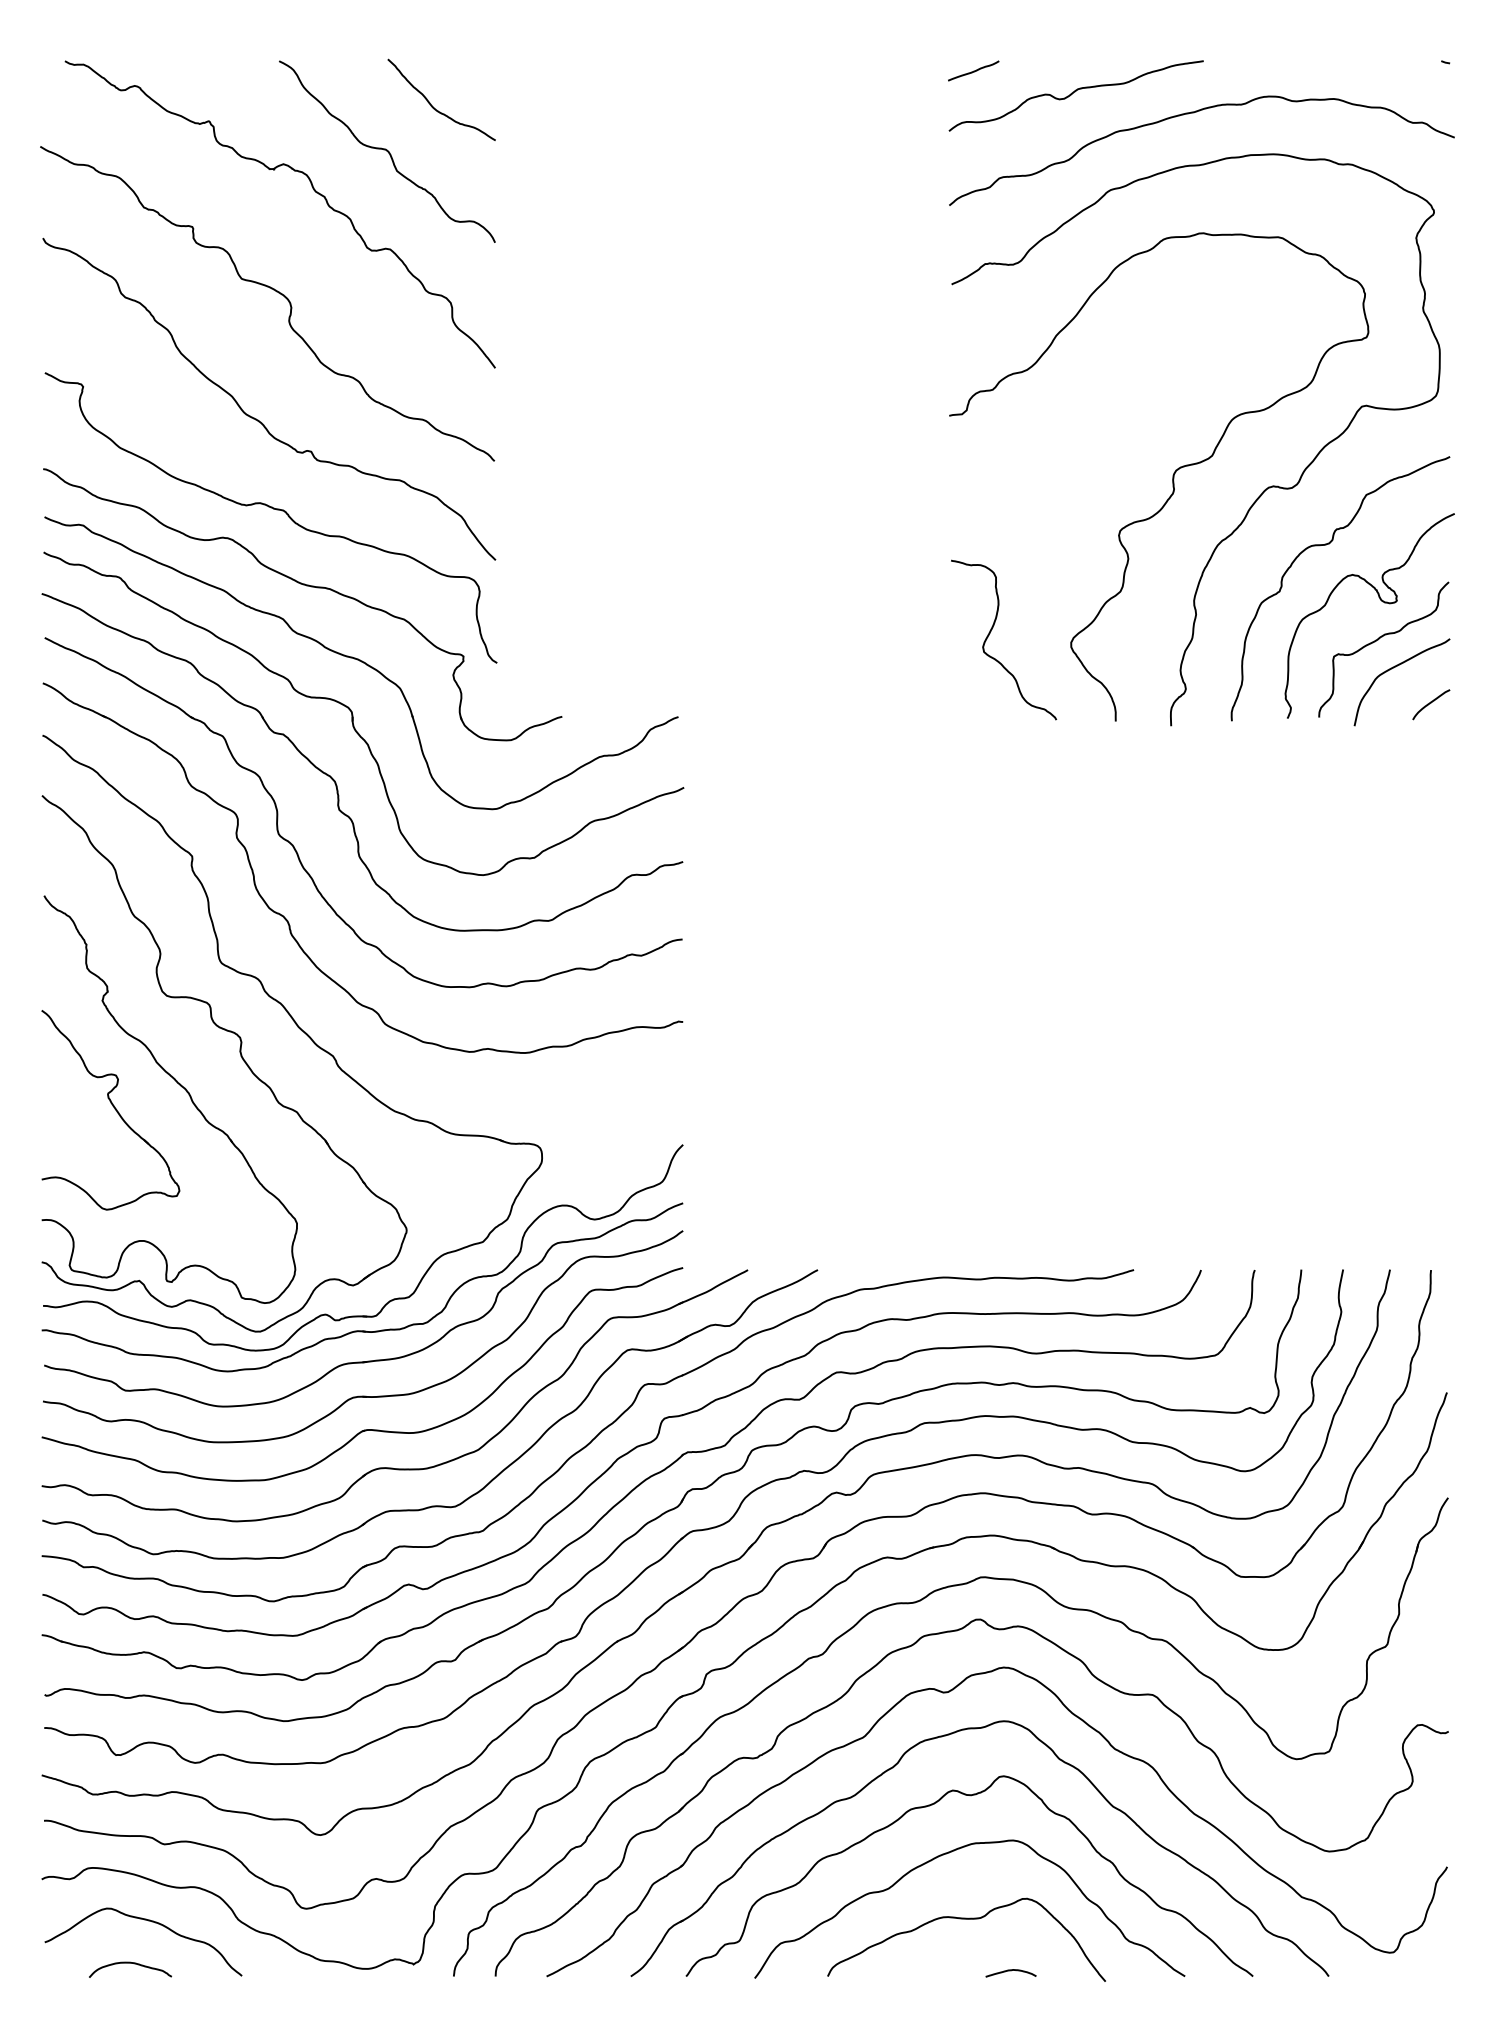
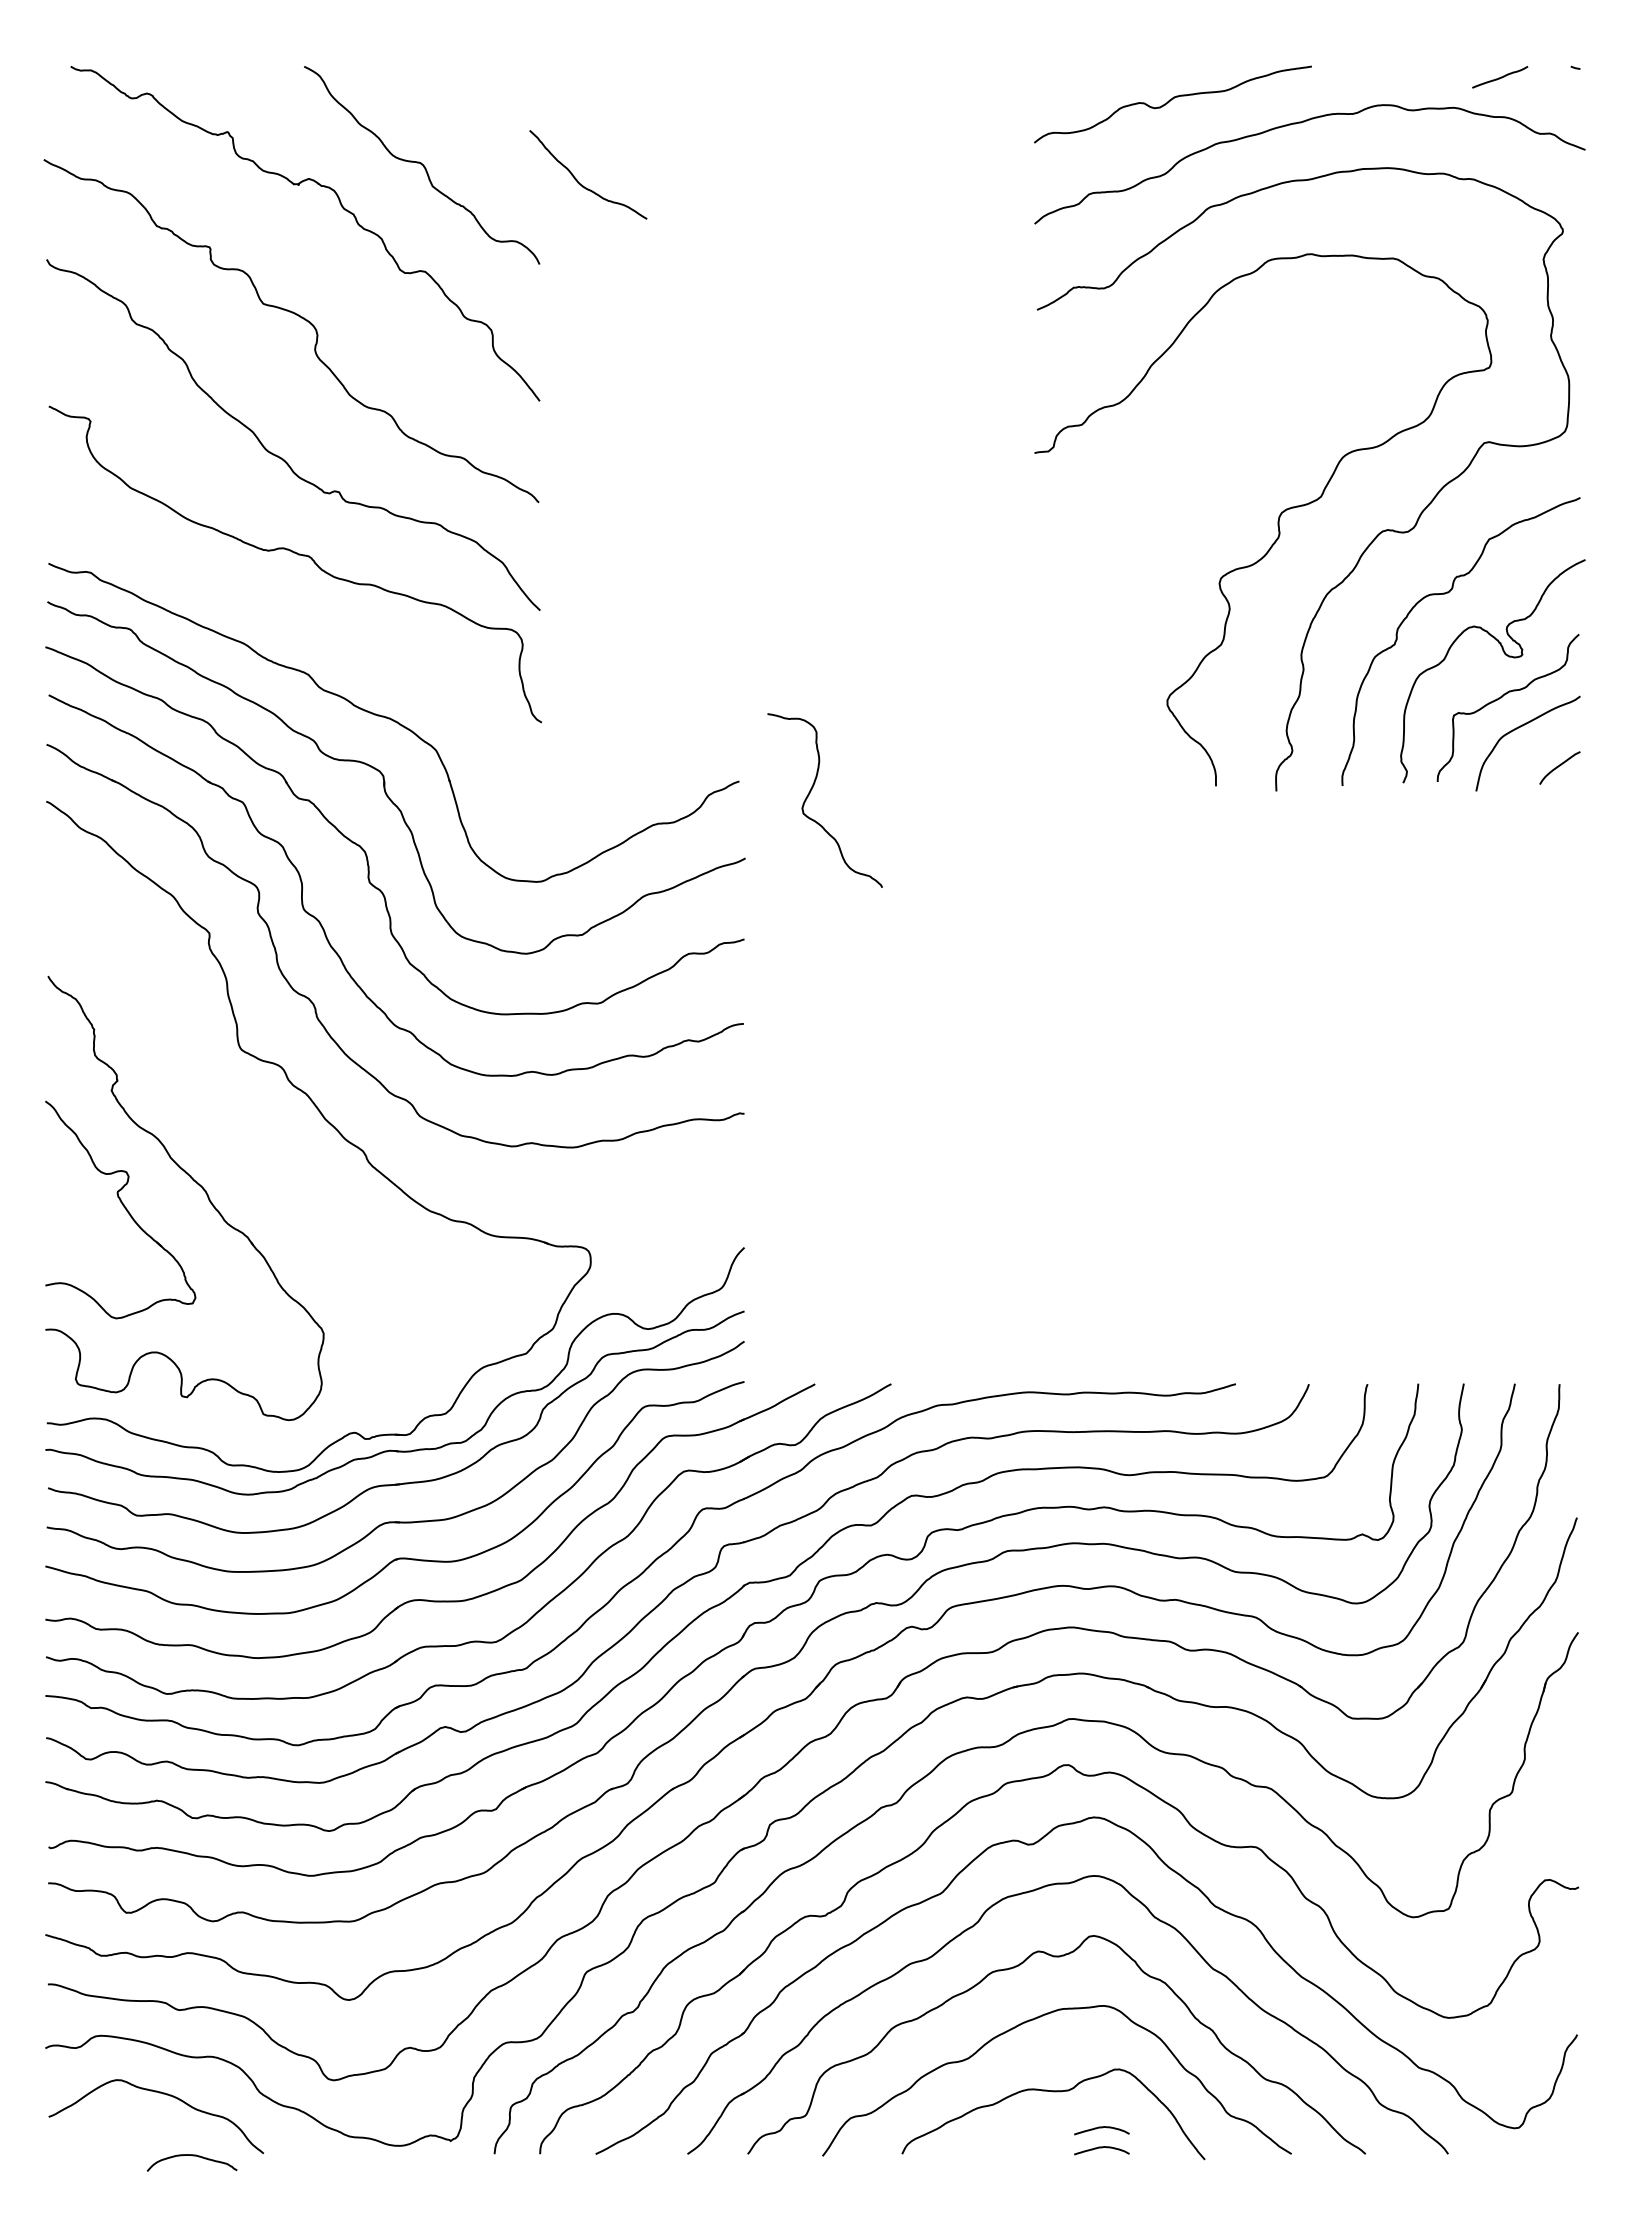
curve: (973, 71) -> (1500, 77), moved
curve: (436, 108) -> (582, 184), moved
part: (305, 585) -> (332, 638), removed
curve: (990, 633) -> (810, 793), moved
part: (240, 1057) -> (262, 1152), removed
curve: (1010, 1952) -> (1101, 2128), added
curve: (130, 1963) -> (192, 2156), moved

